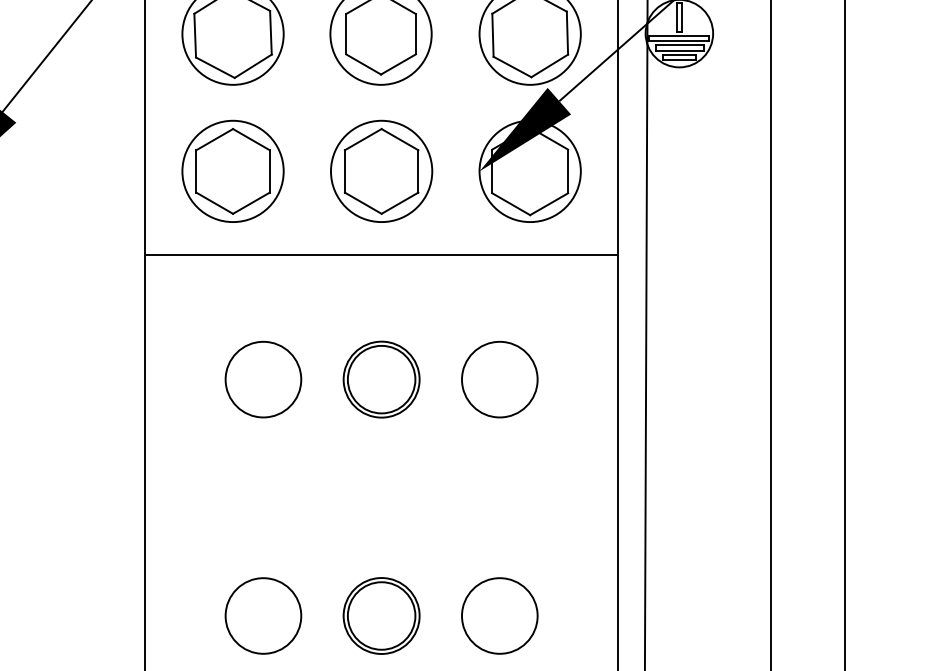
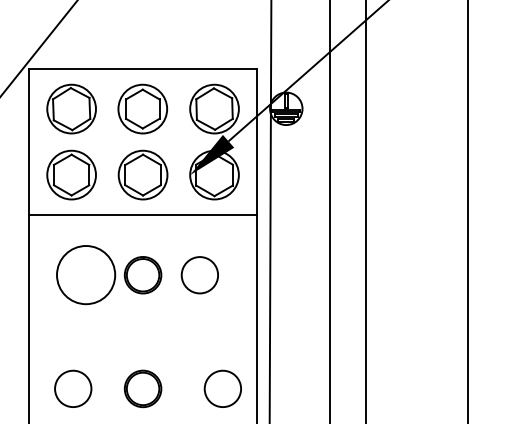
circle: (263, 380) -> (86, 275), size x1.6
circle: (263, 615) -> (73, 388), moved
circle: (498, 615) -> (222, 388), moved

